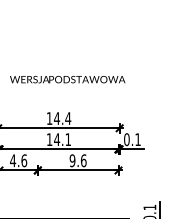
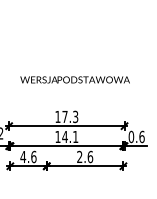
text: (62, 118) -> (70, 116), 14.4 -> 17.3
text: (137, 139) -> (141, 136), 0.1 -> 0.6
text: (72, 160) -> (79, 156), 9.6 -> 2.6

